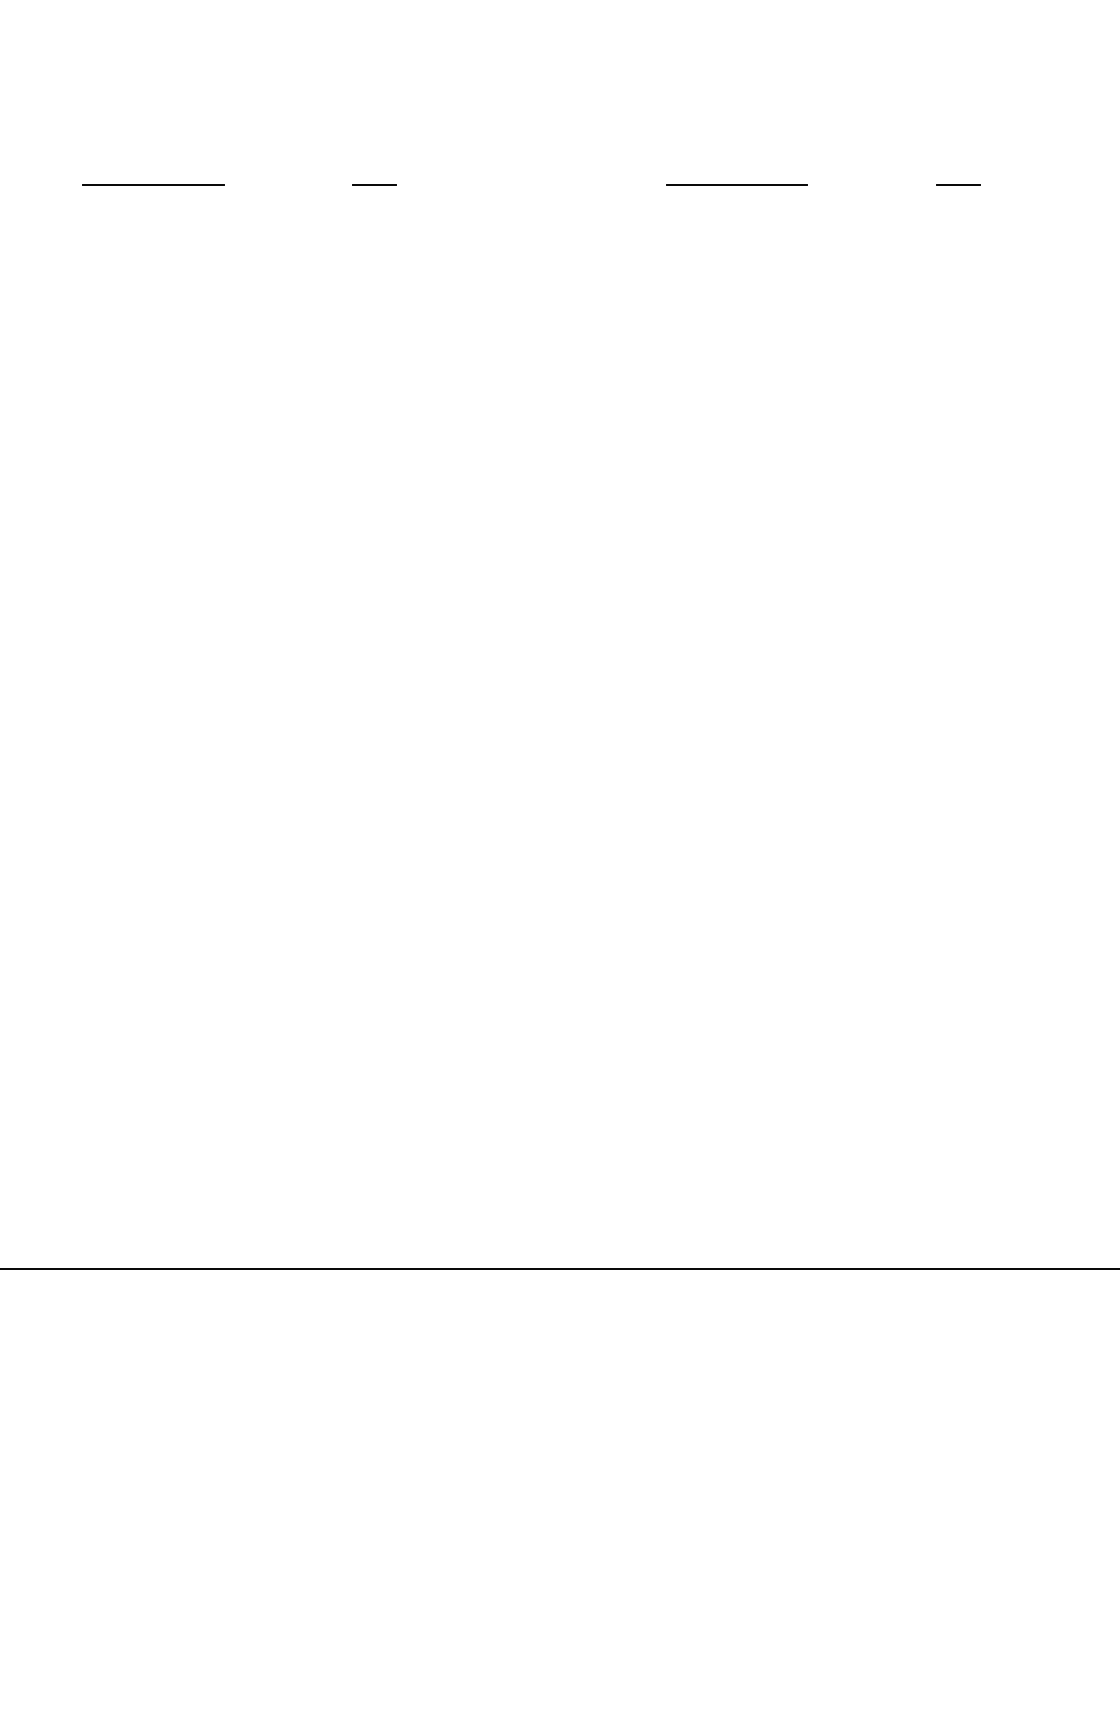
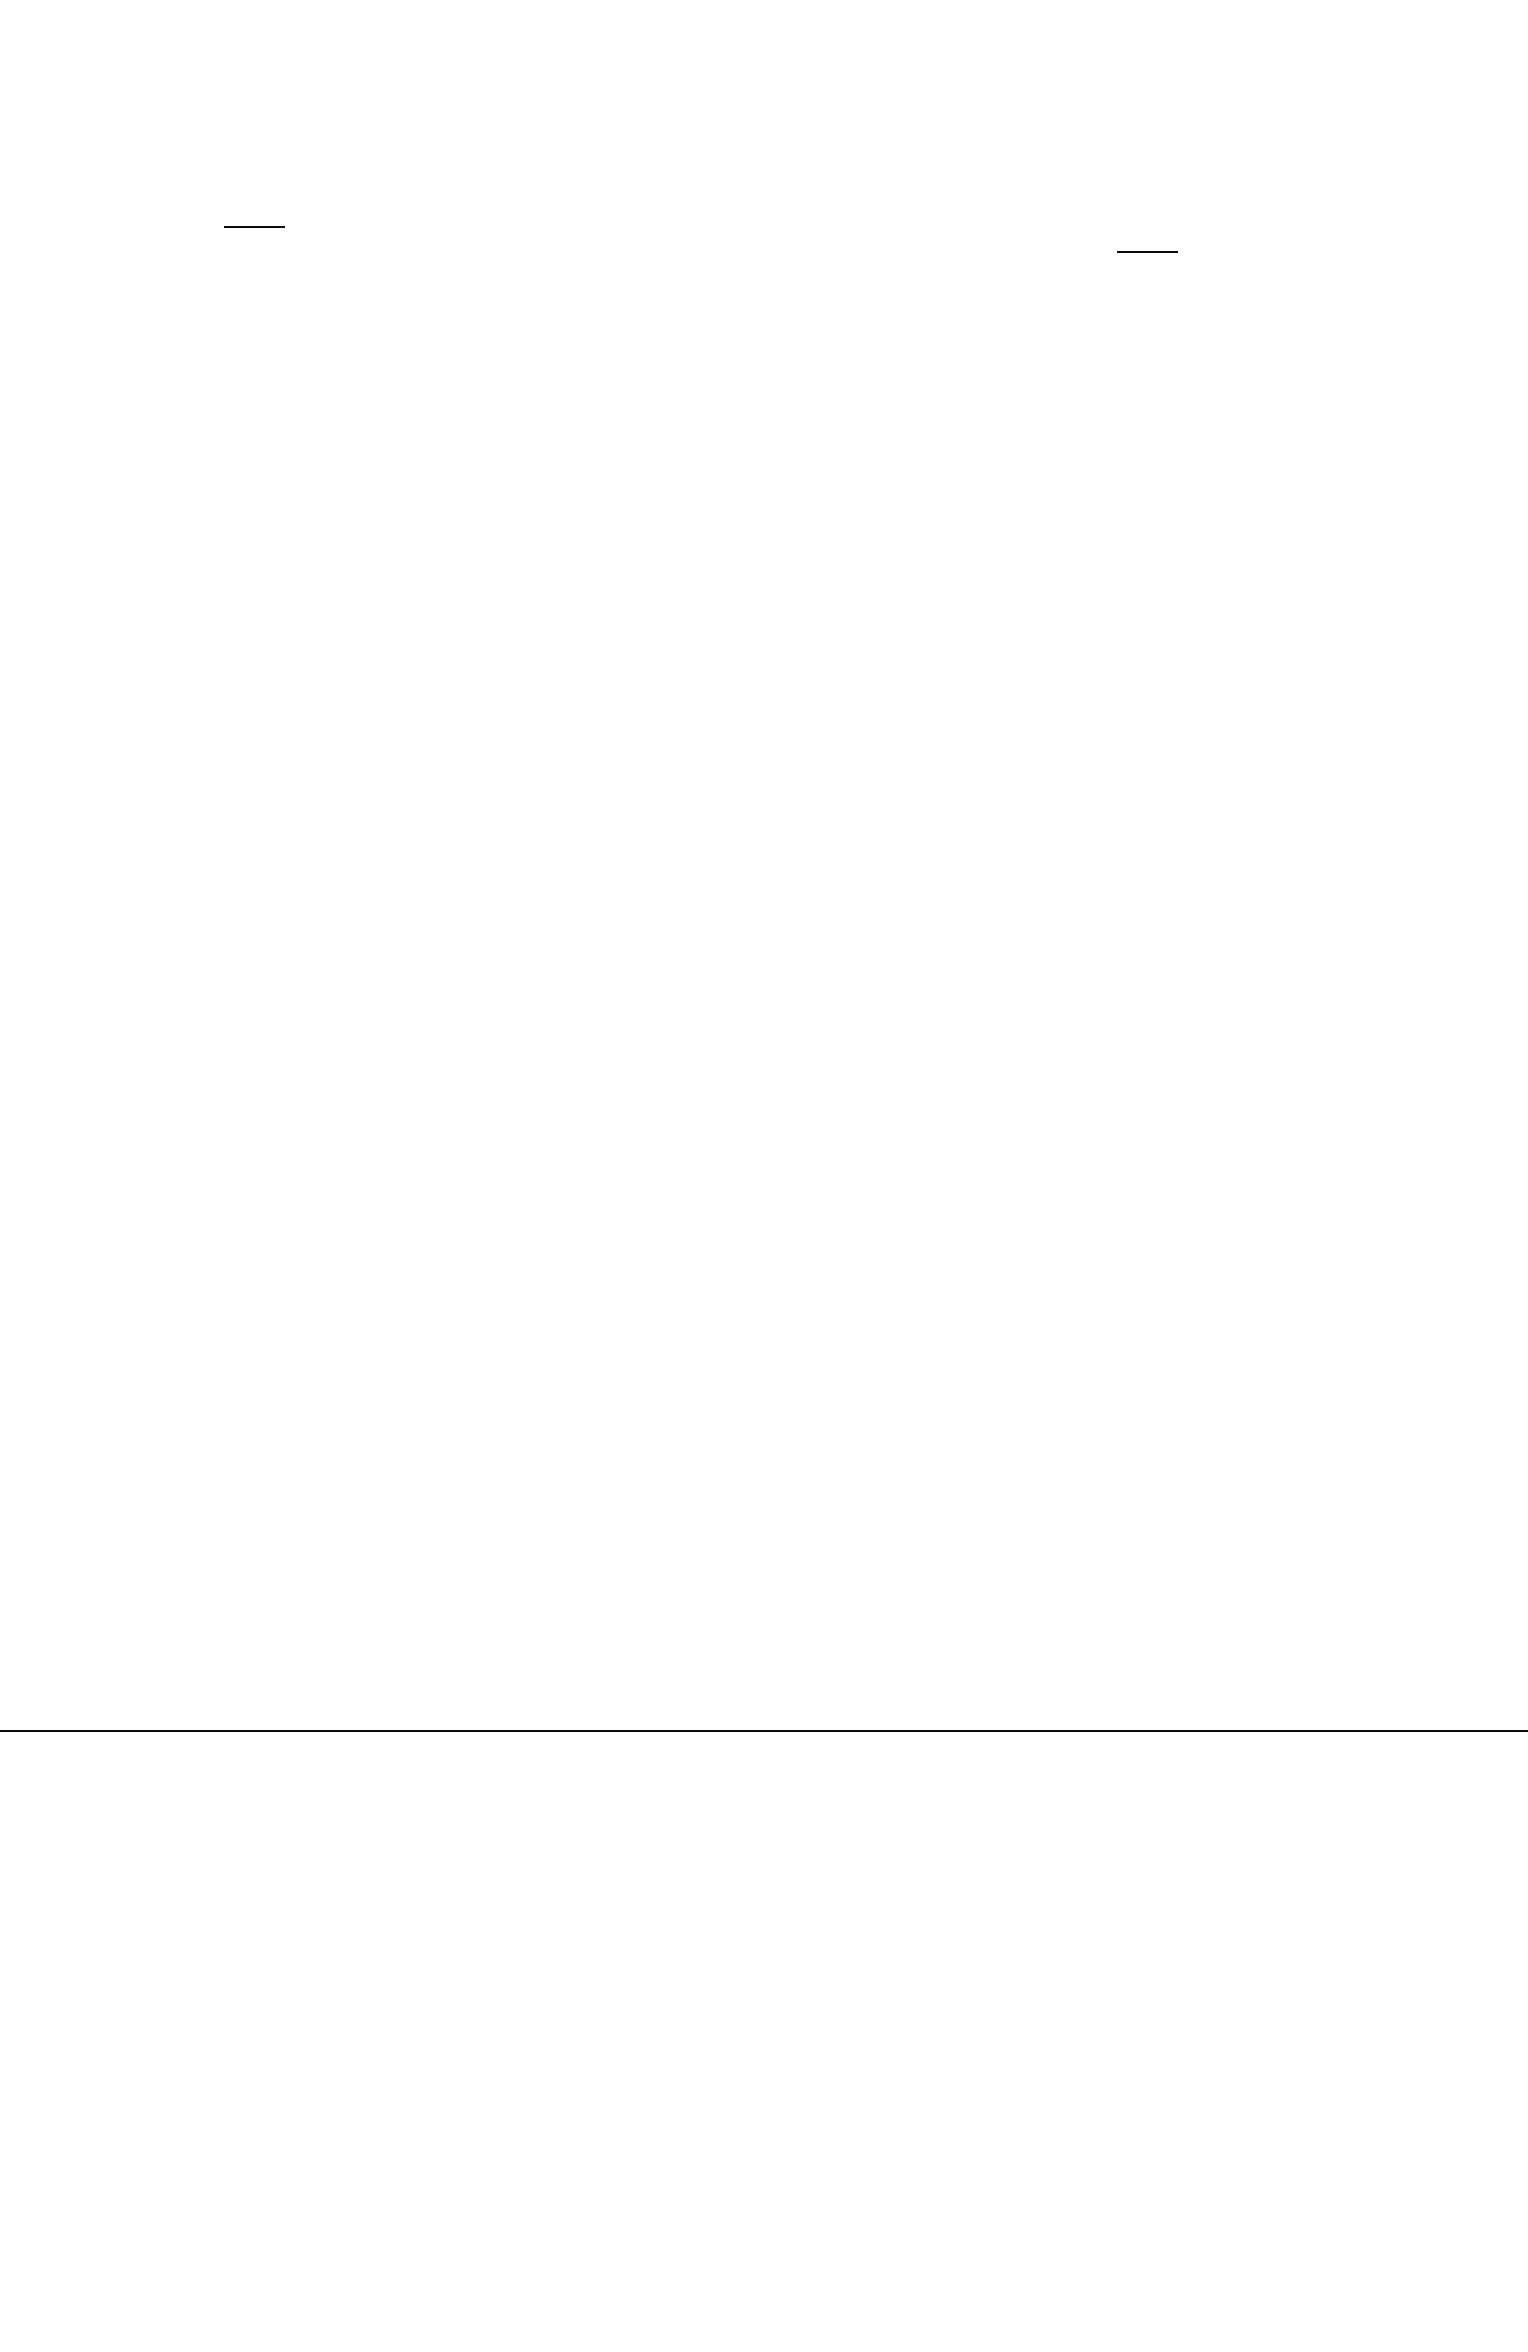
line: (153, 184) -> (209, 252), removed
line: (374, 184) -> (254, 226), moved
line: (736, 184) -> (1004, 252), removed
line: (958, 184) -> (1147, 251), moved

